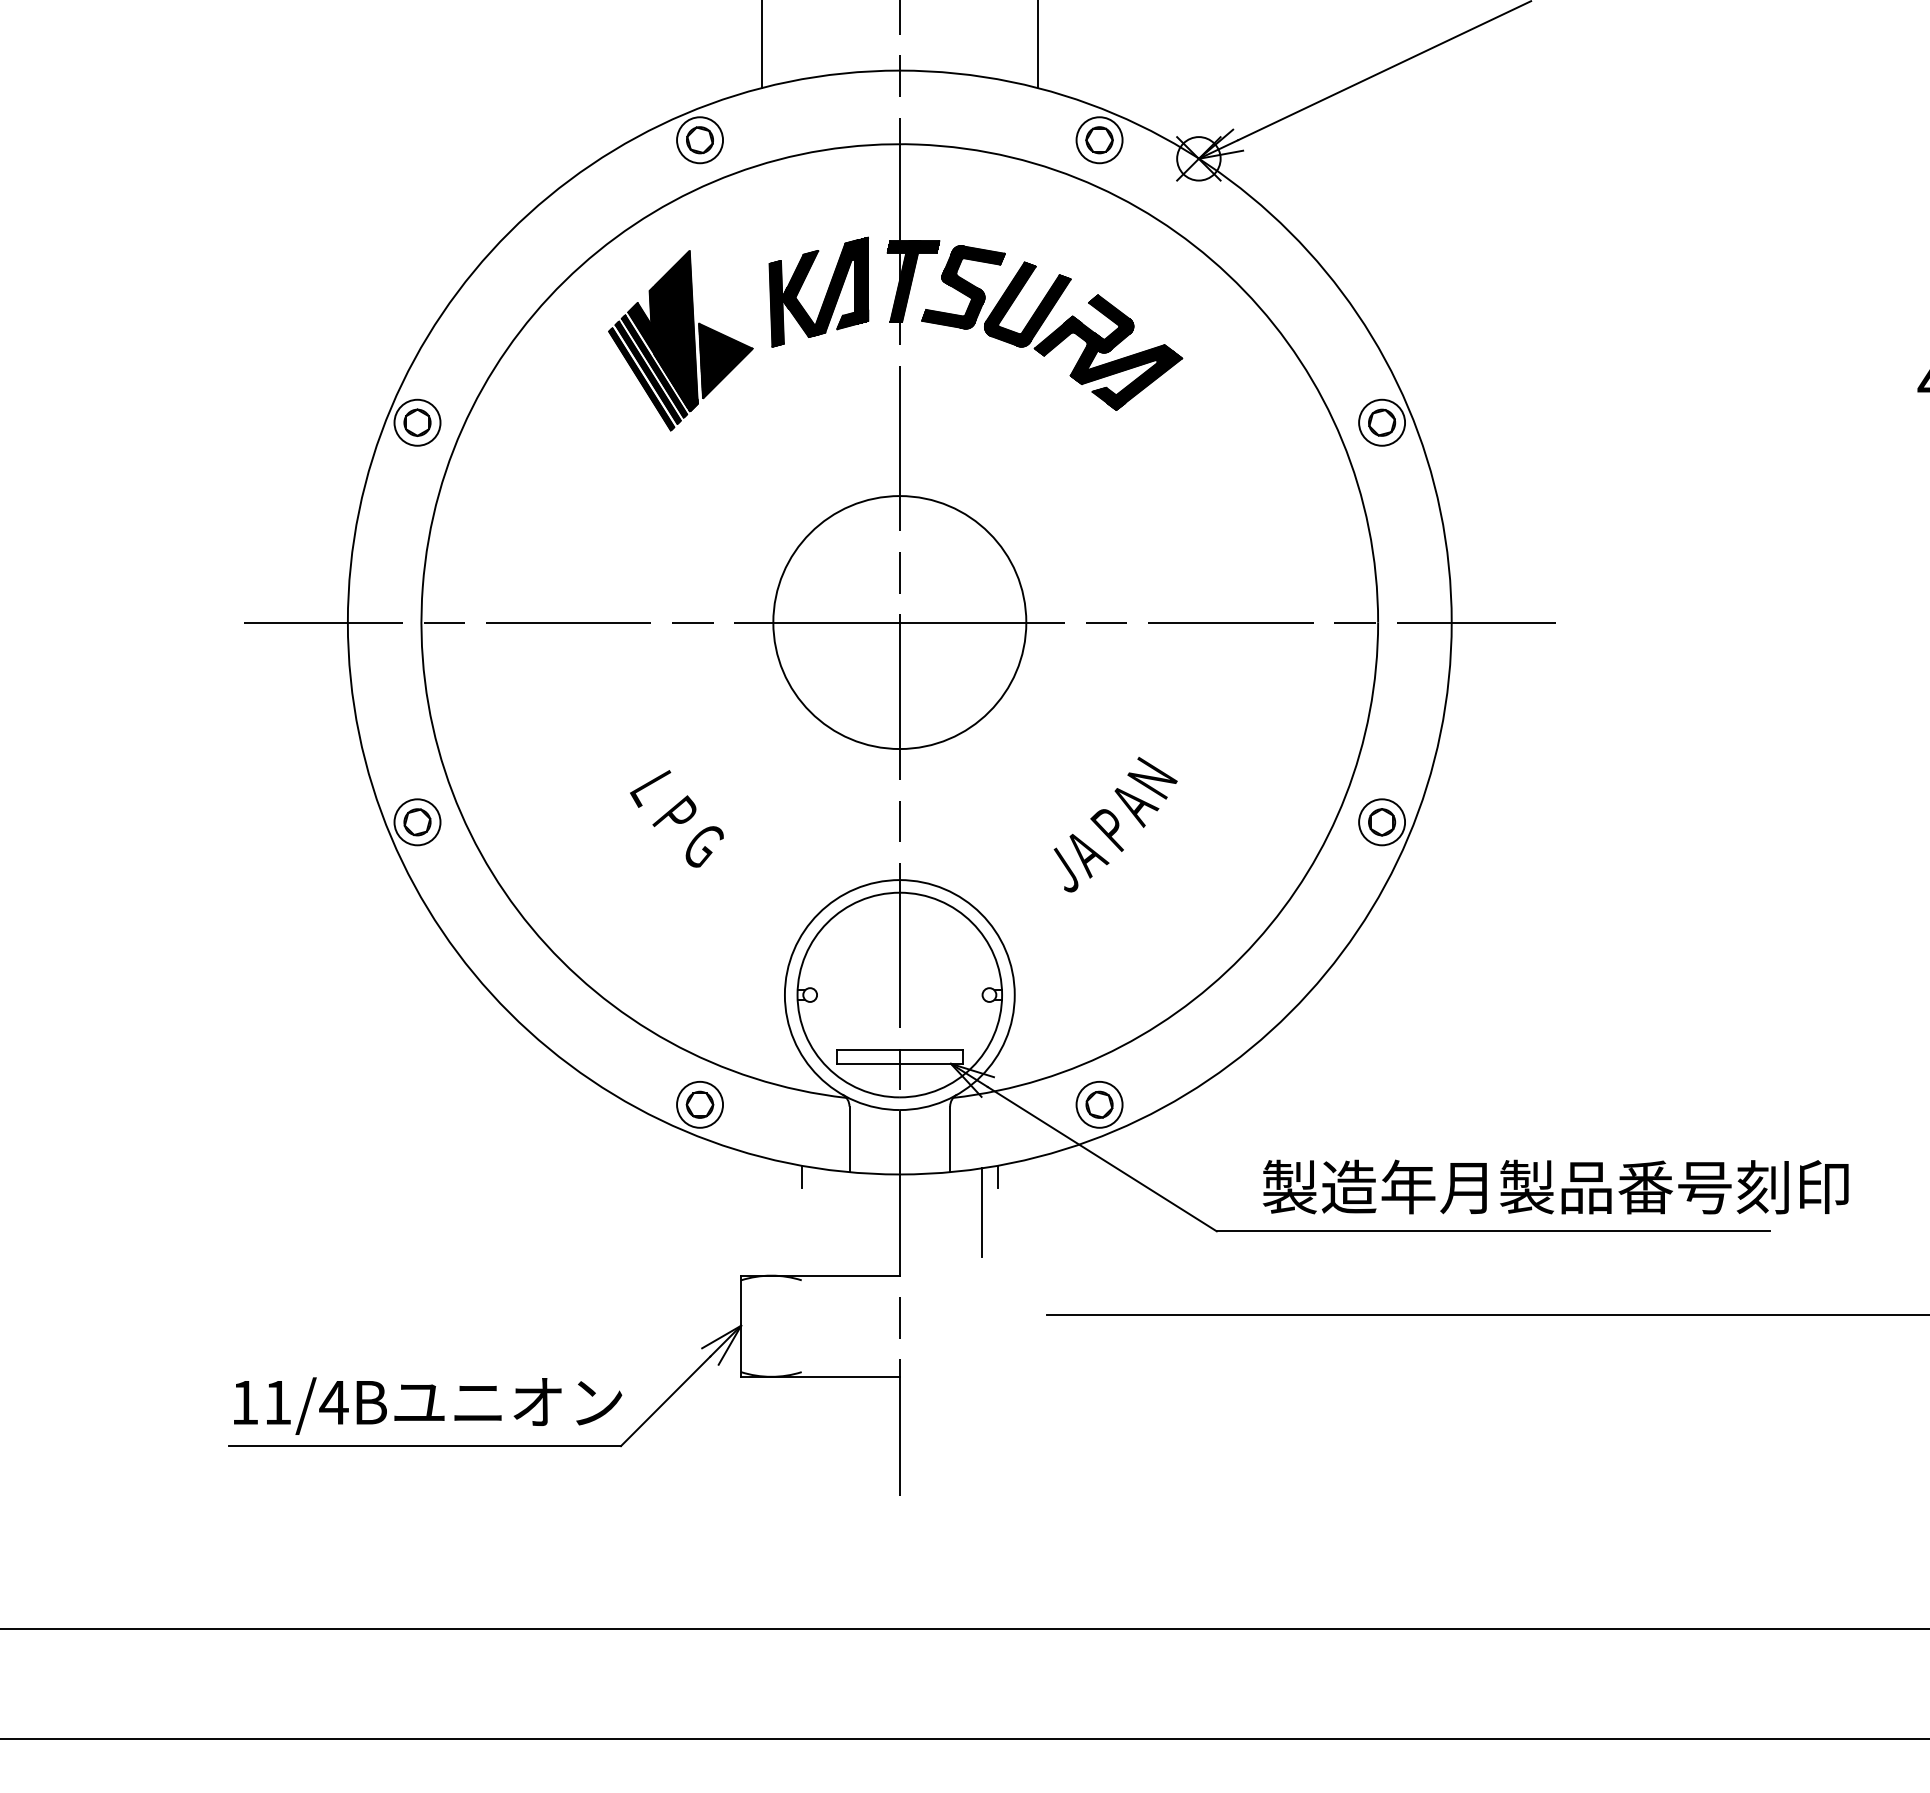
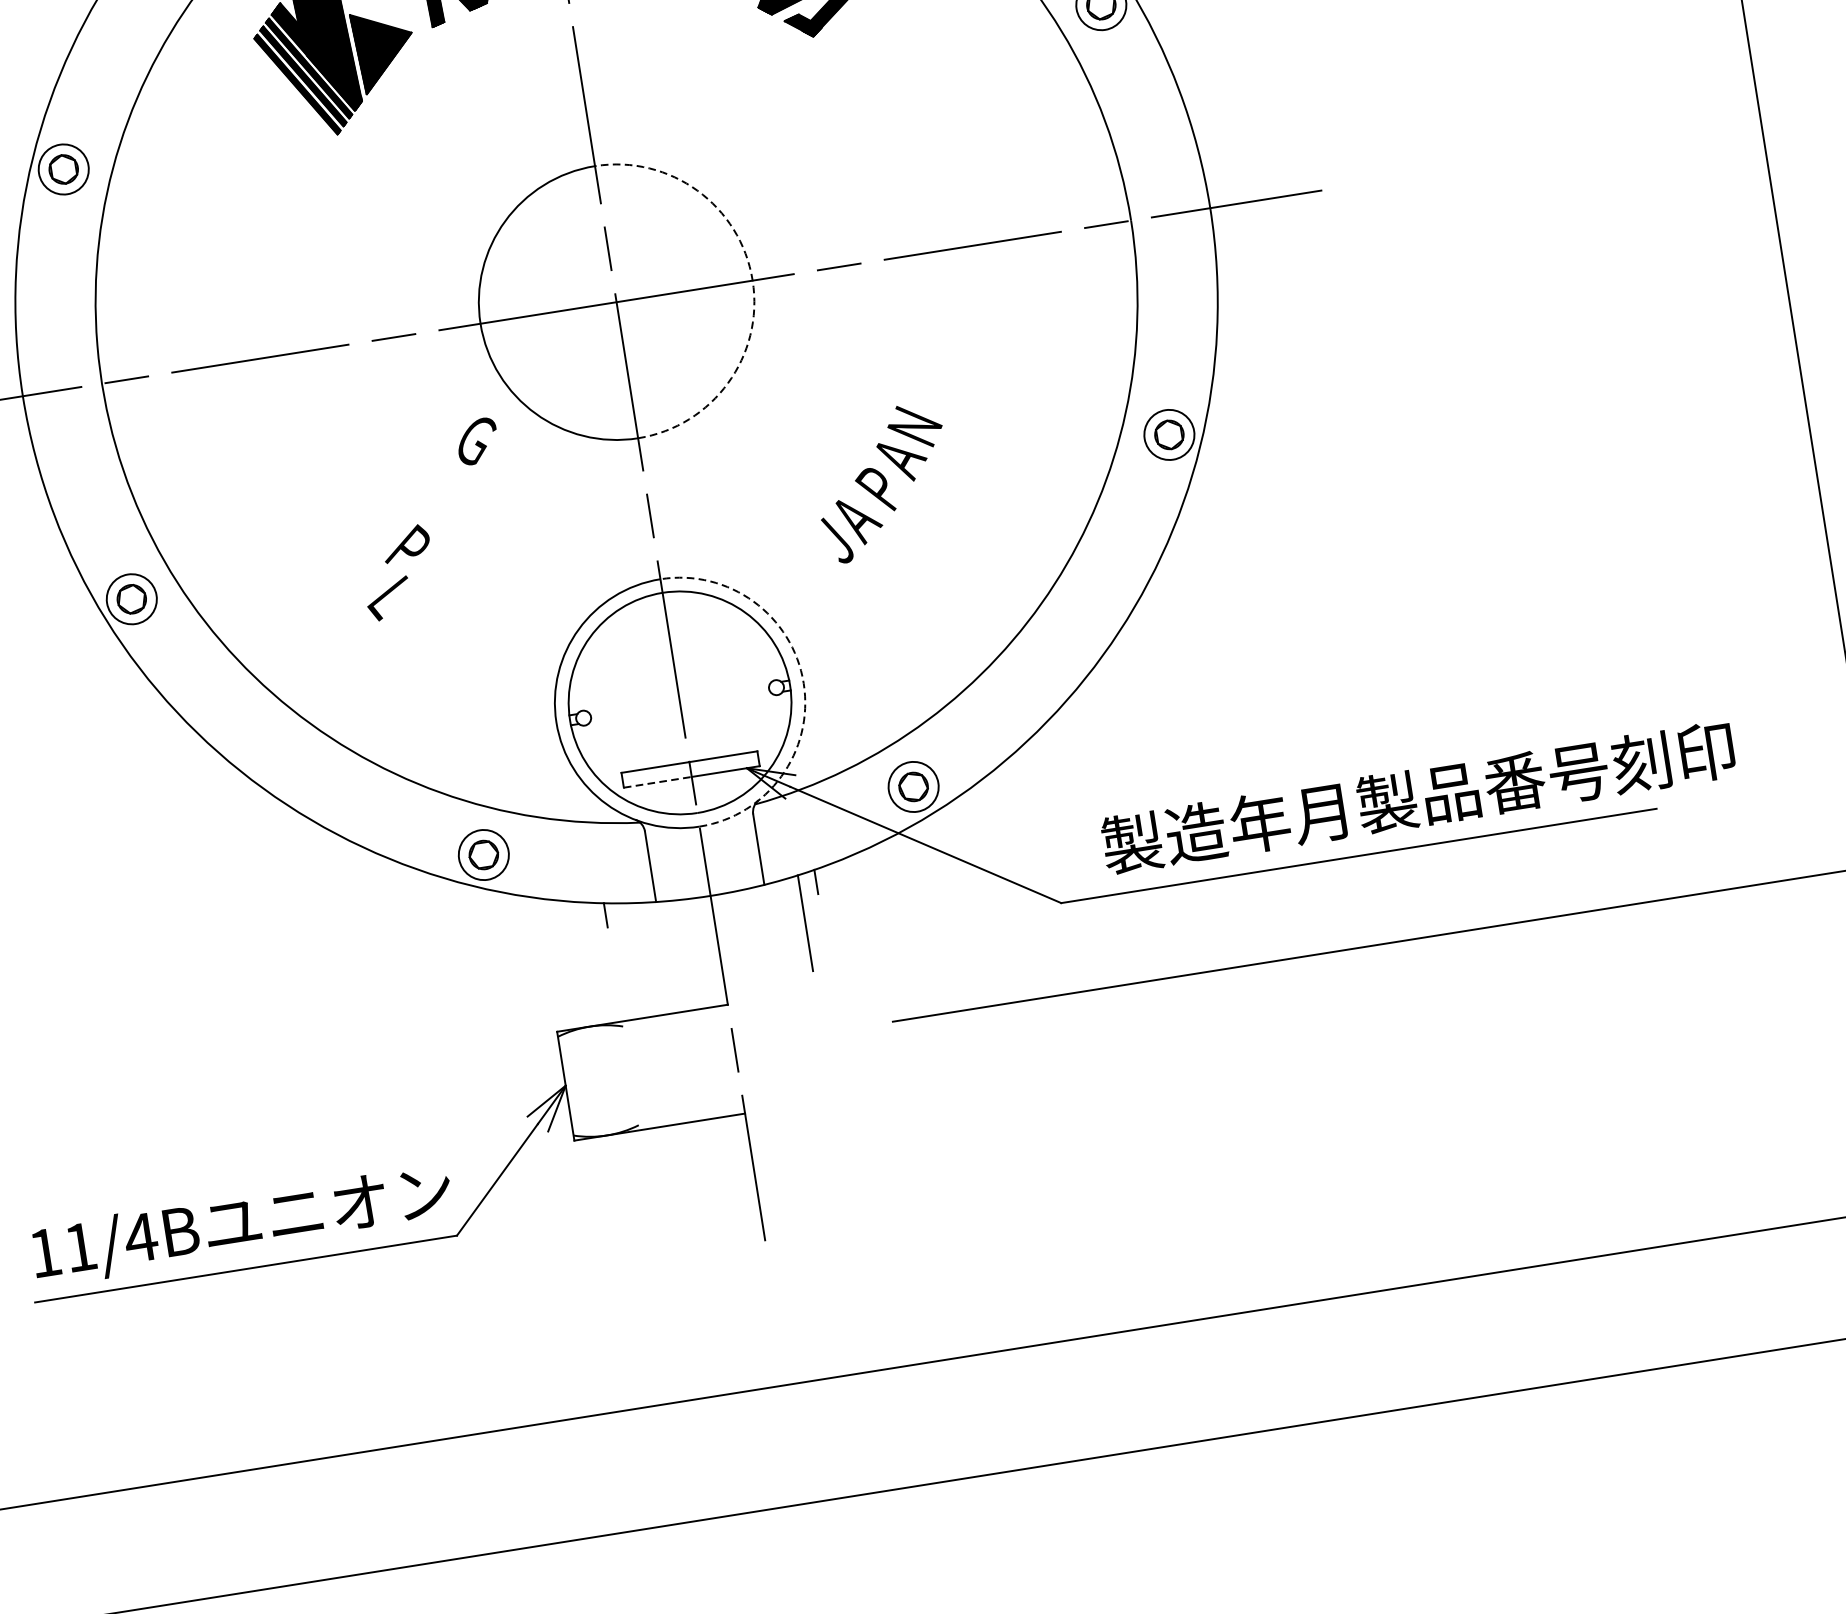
arc: (1026, 622) -> (752, 280), solid -> dashed
text: (650, 788) -> (388, 598), moved
text: (704, 846) -> (477, 441), moved
arc: (1014, 995) -> (803, 683), solid -> dashed
line: (868, 1063) -> (658, 781), solid -> dashed

